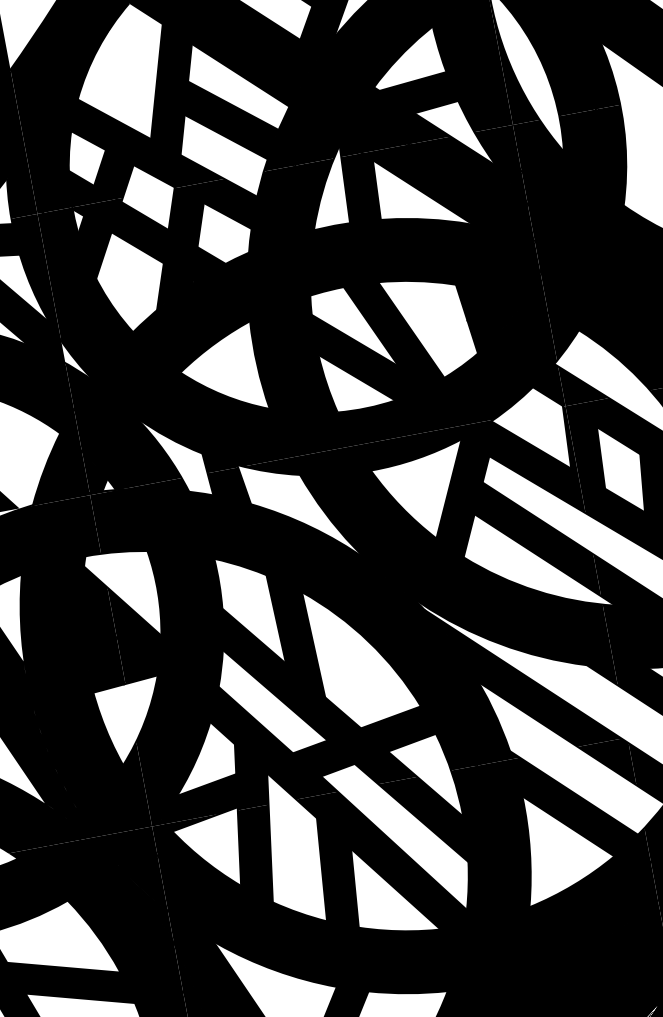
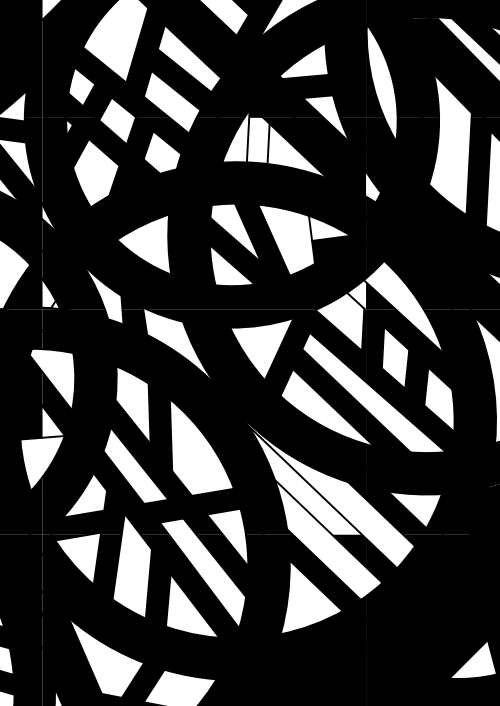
fill: (359, 188) -> (257, 140), removed
fill: (542, 223) -> (373, 186), removed
fill: (489, 296) -> (329, 227), removed
fill: (547, 387) -> (356, 294), removed
fill: (94, 470) -> (48, 293), removed
fill: (137, 657) -> (53, 421), removed
fill: (523, 673) -> (305, 479), removed

